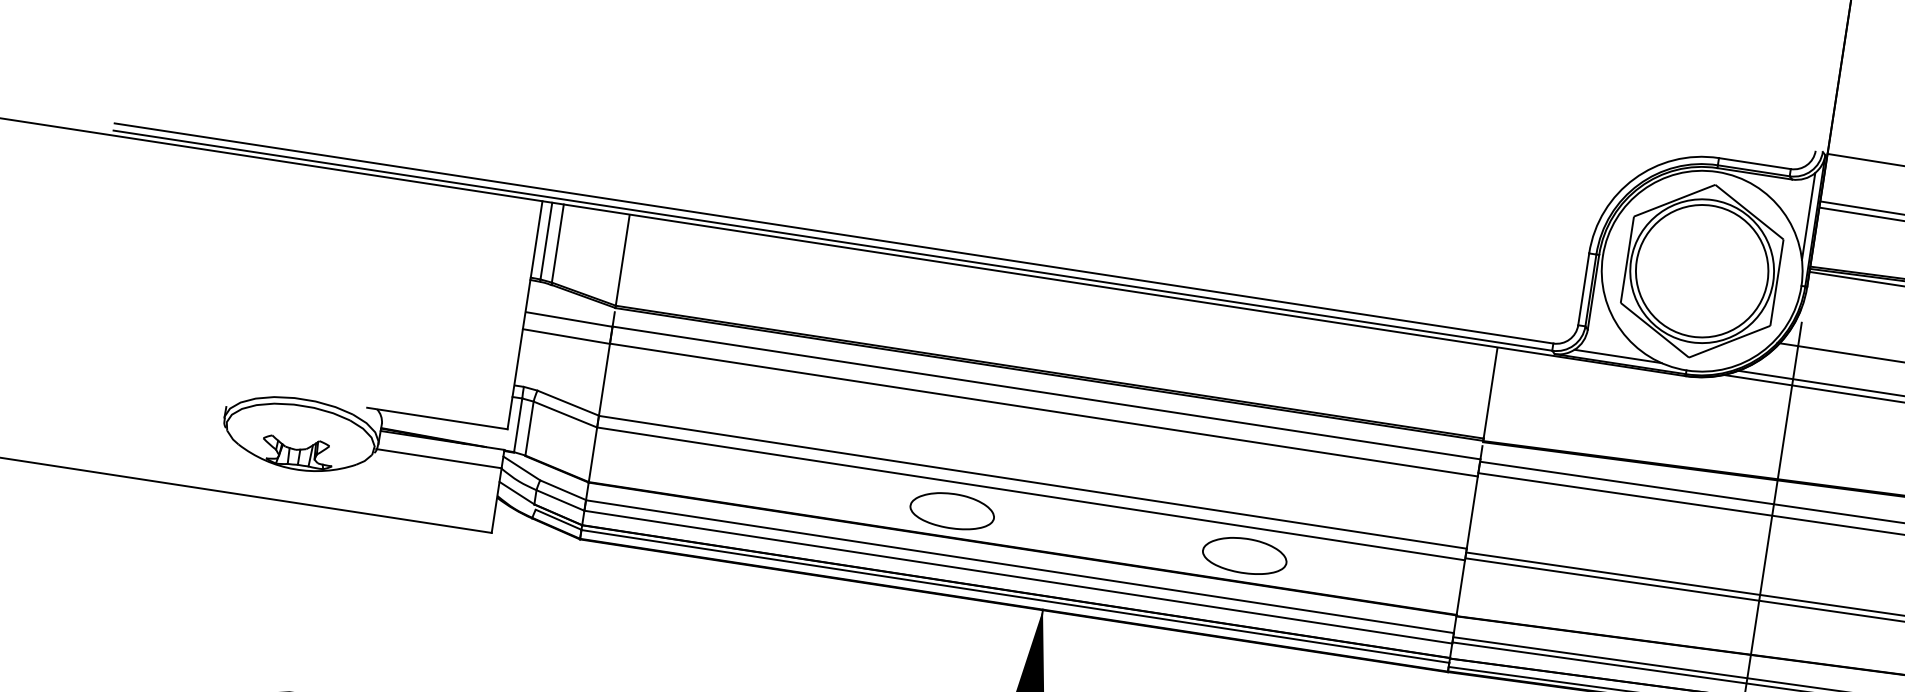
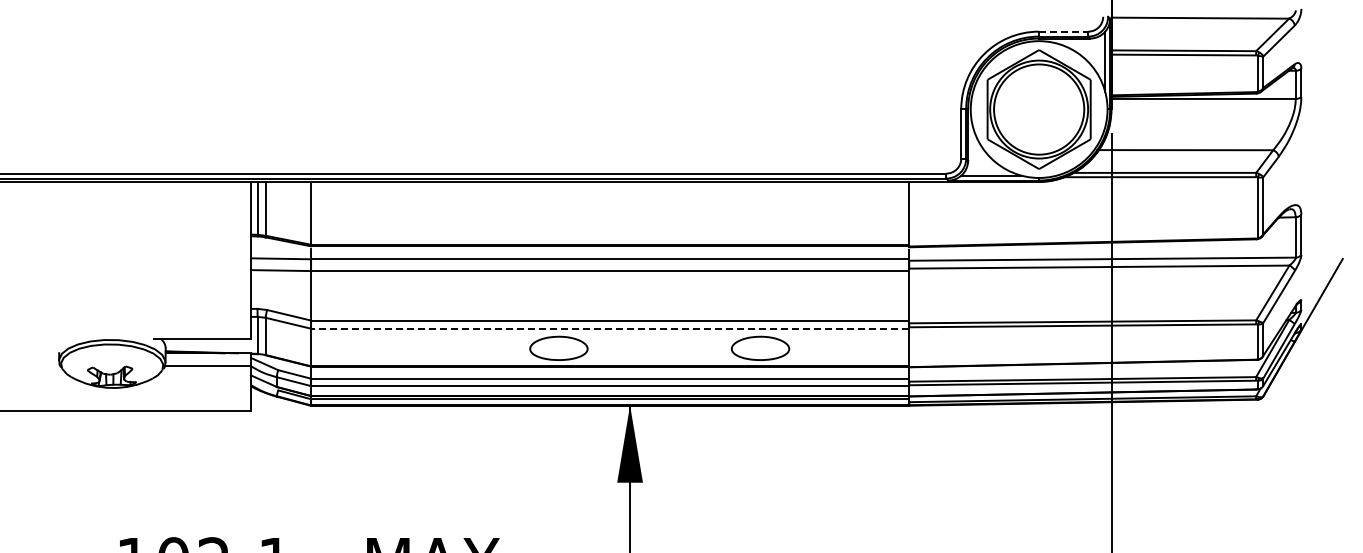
line: (1754, 163) -> (1063, 31), solid -> dashed
line: (1030, 493) -> (609, 328), solid -> dashed

